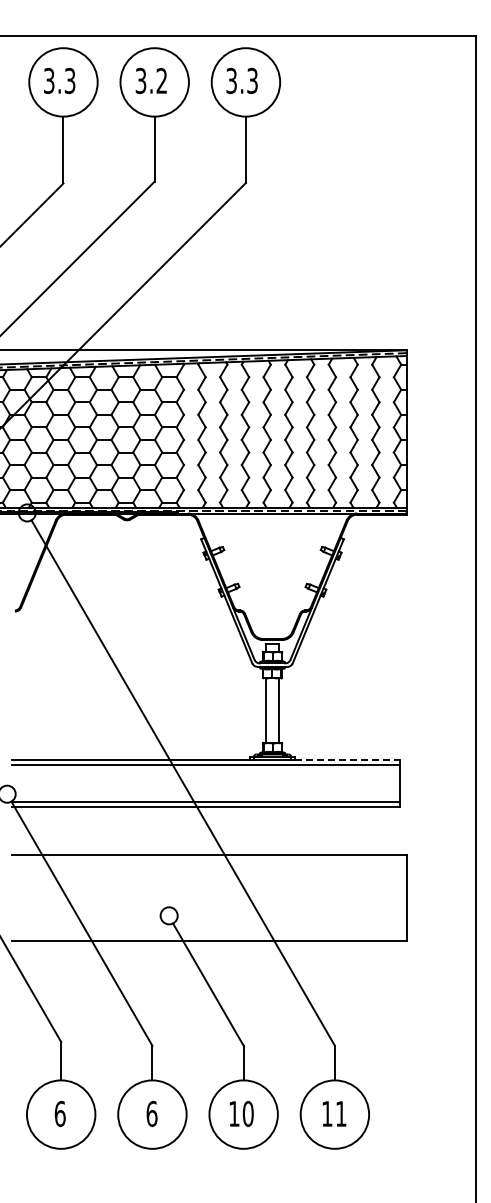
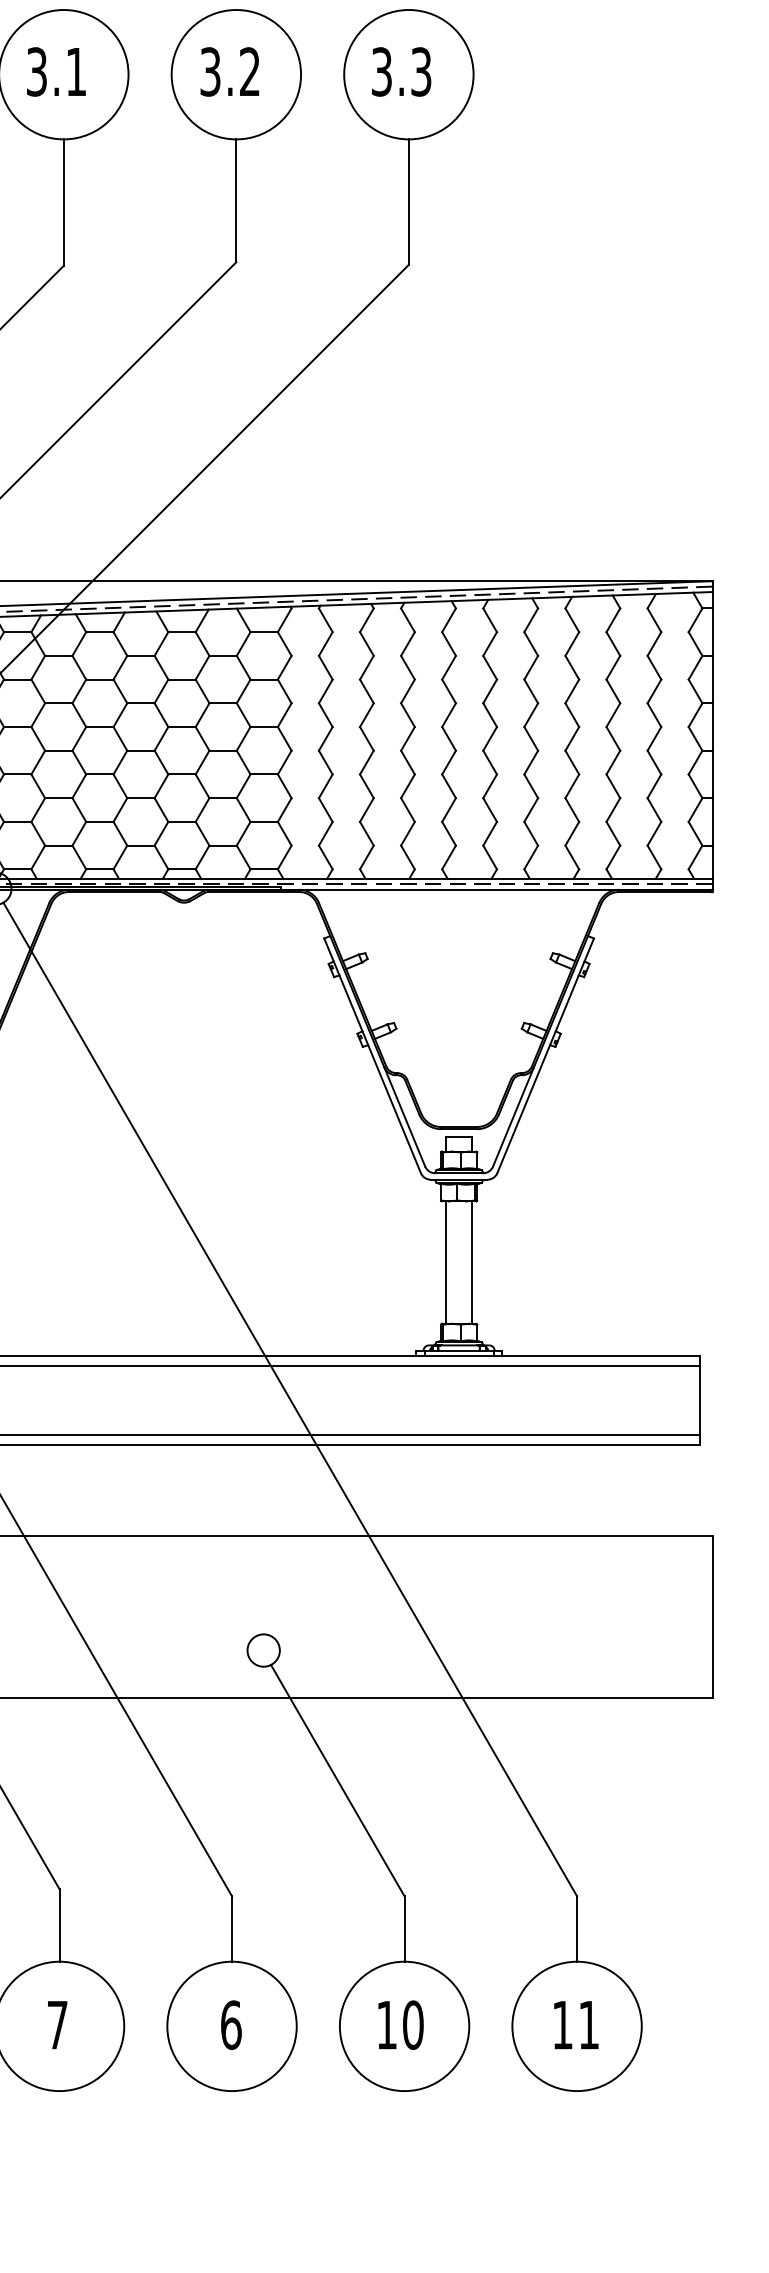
text: (69, 80) -> (75, 71), 3.3 -> 3.1
line: (348, 760) -> (602, 1356), dashed -> solid
text: (59, 1113) -> (56, 2024), 6 -> 7

